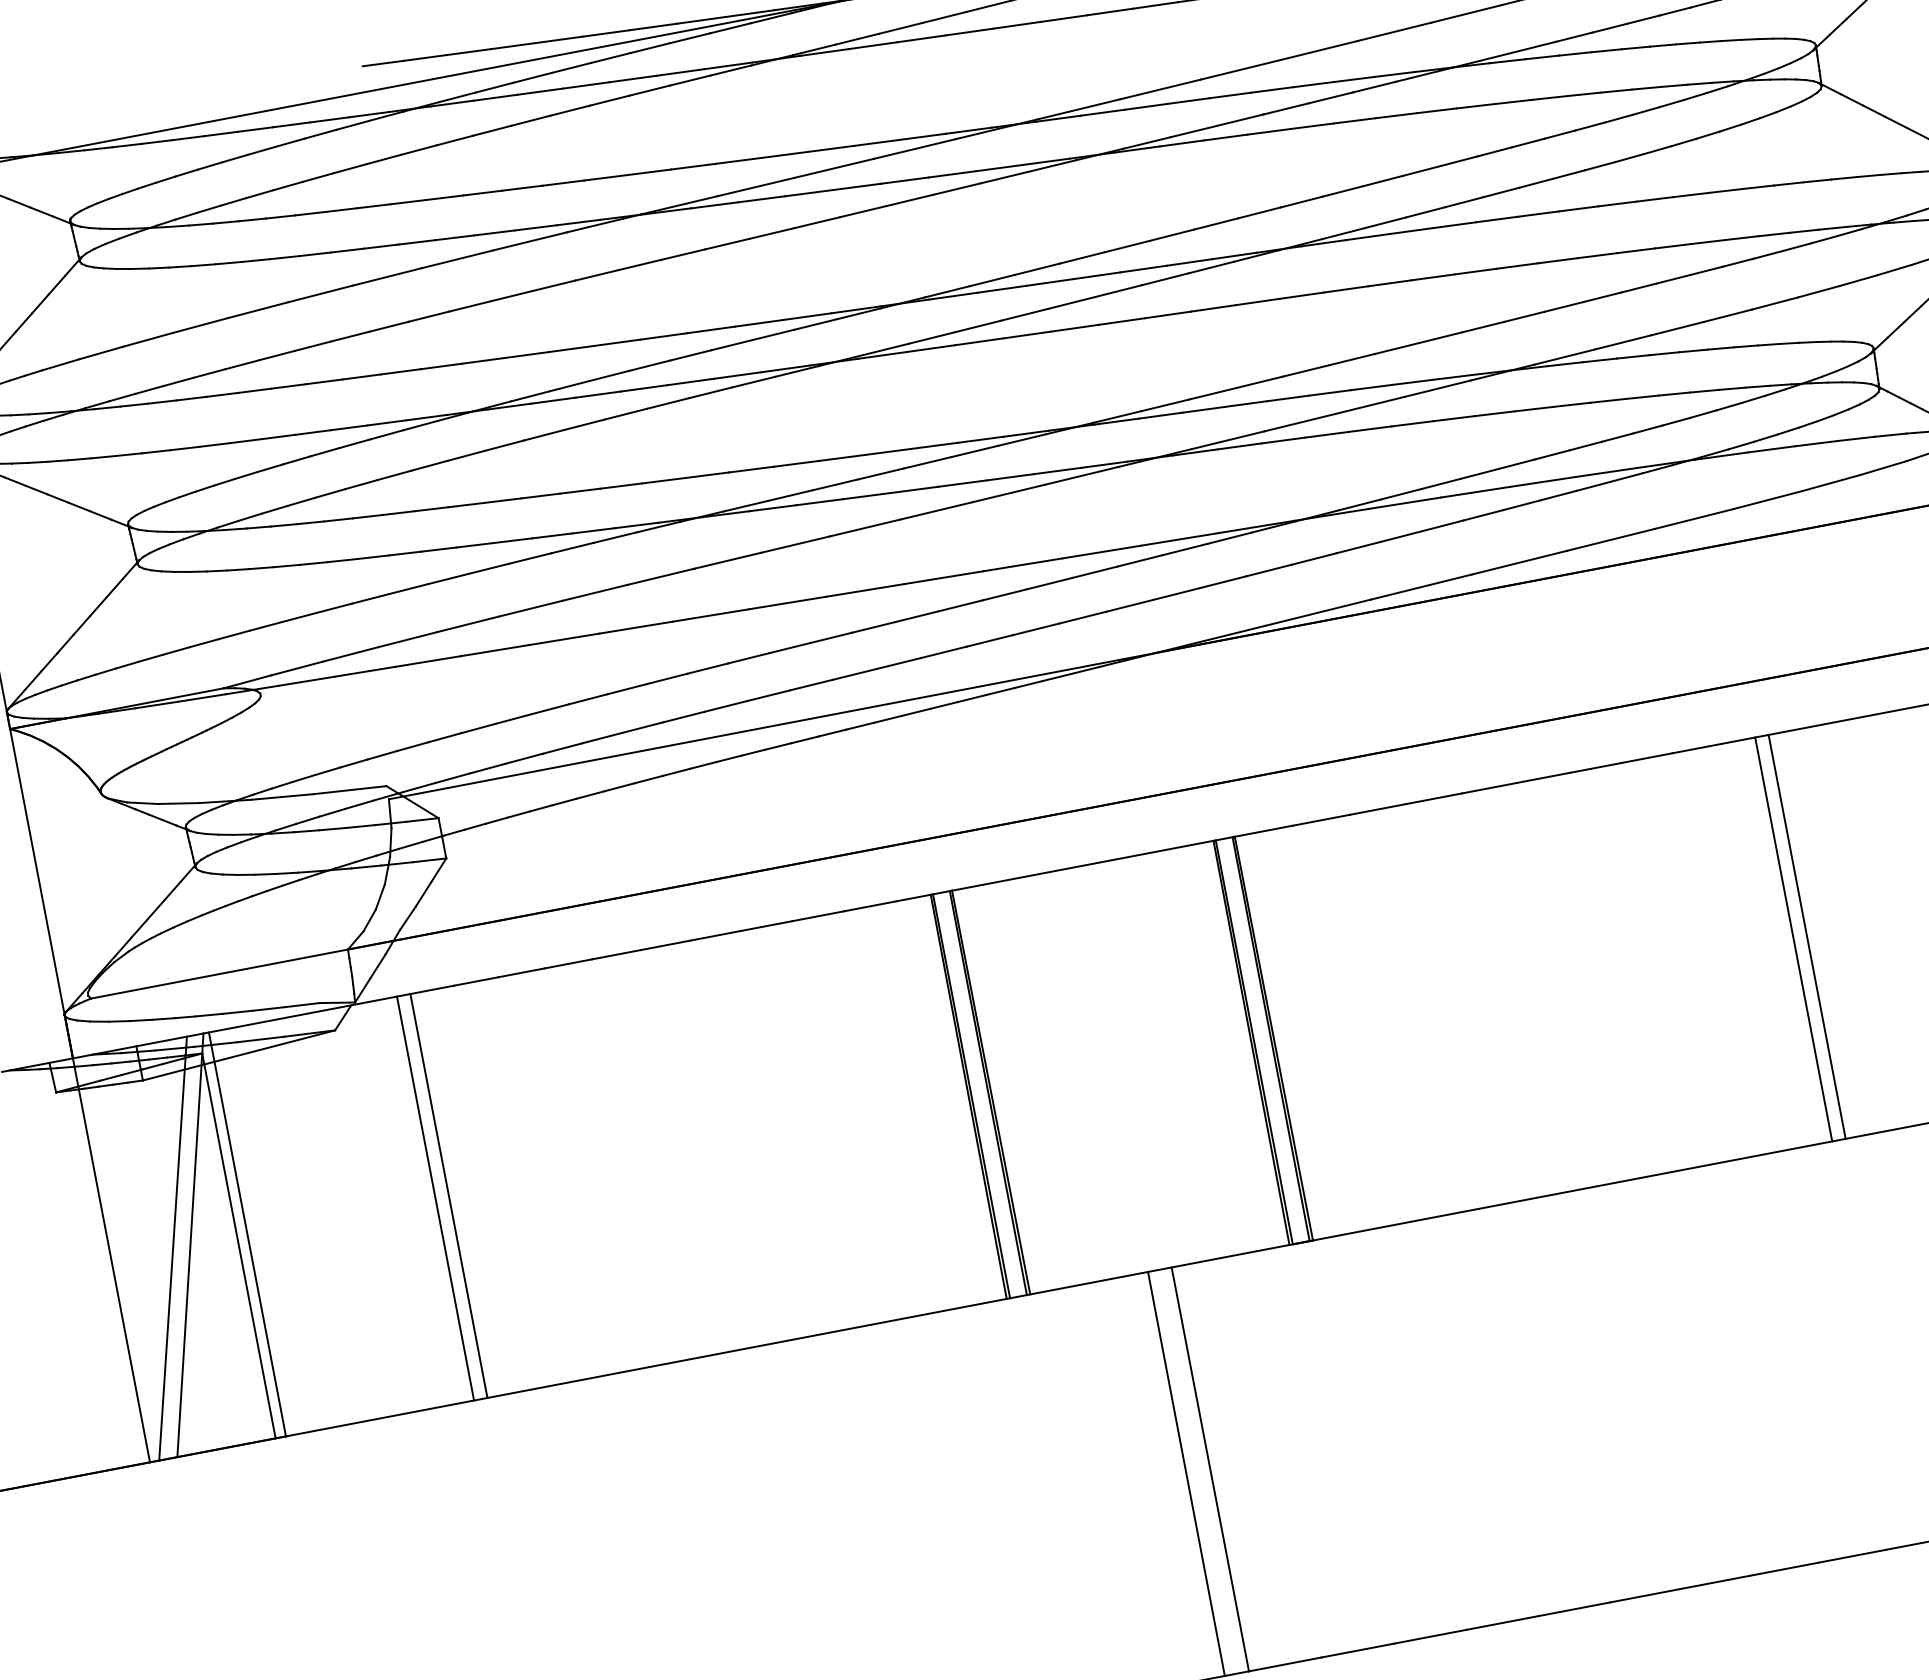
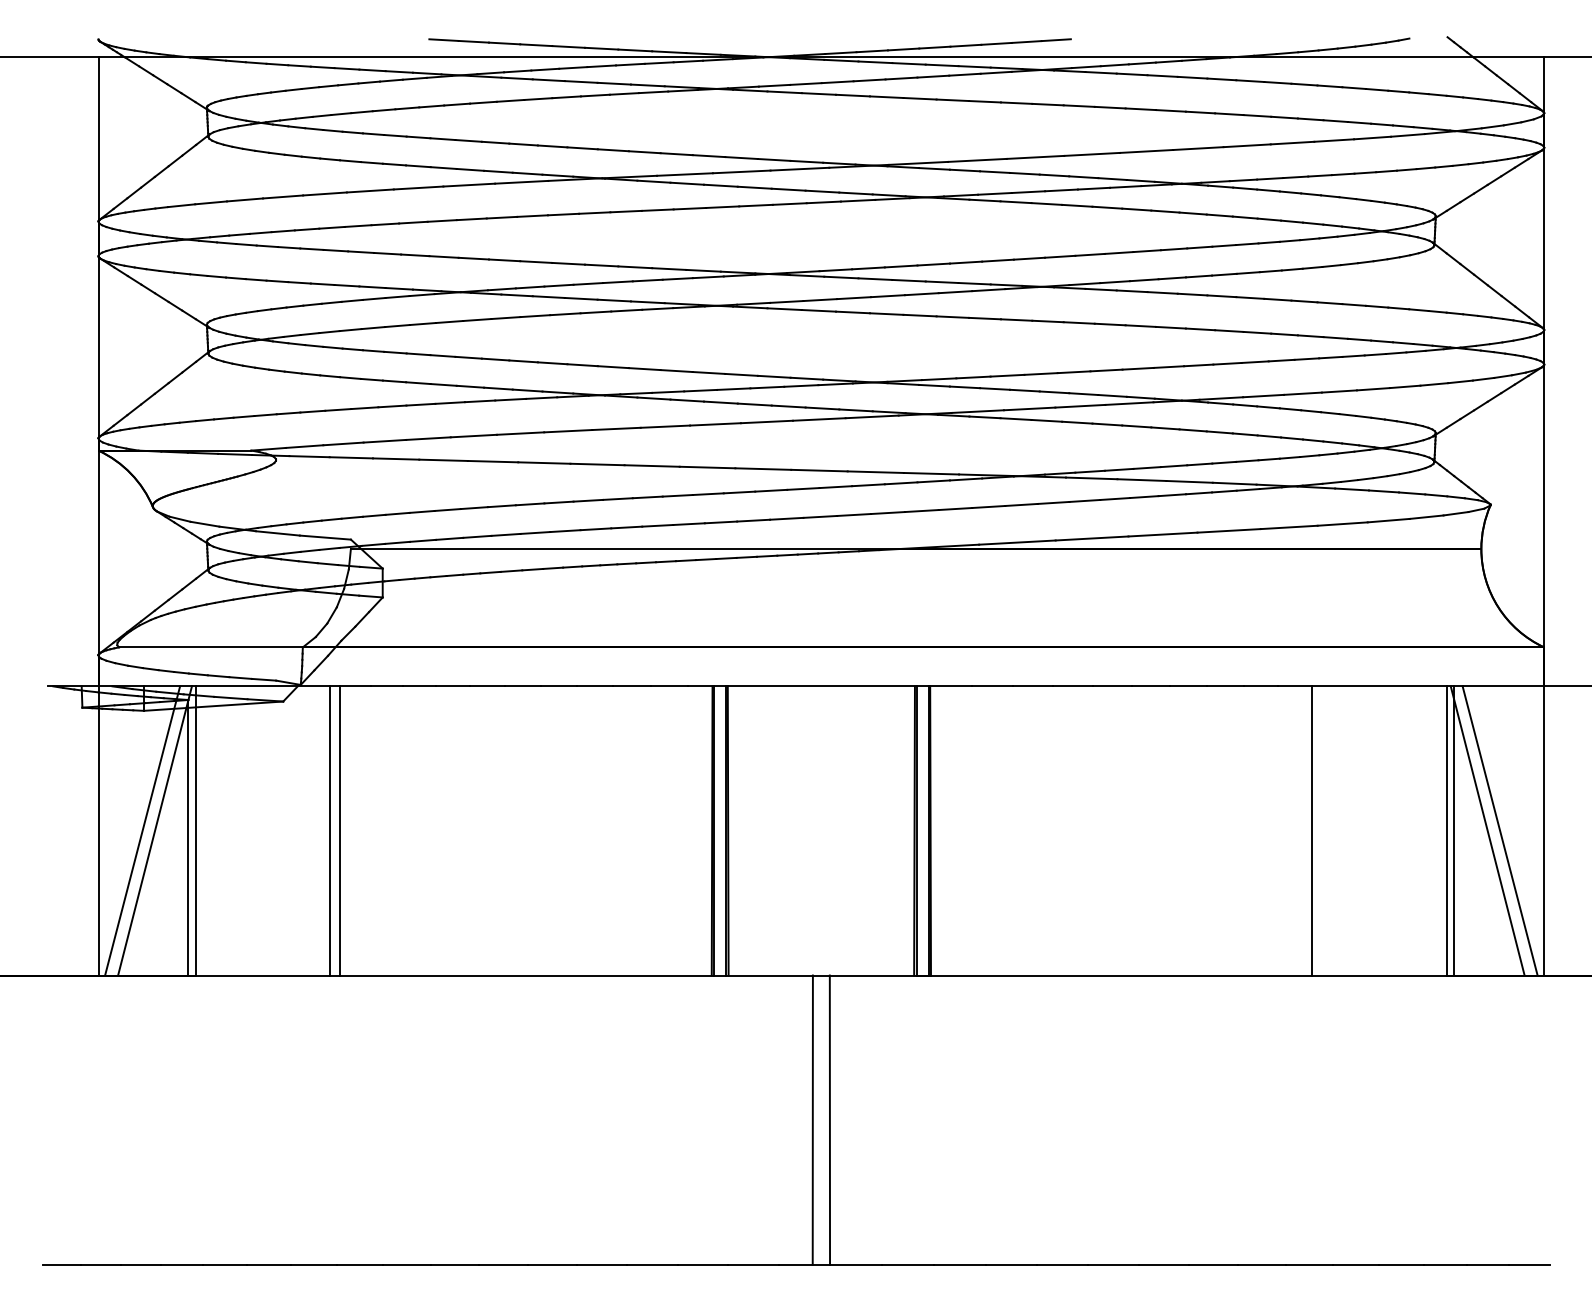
line: (1793, 938) -> (1302, 830), removed

